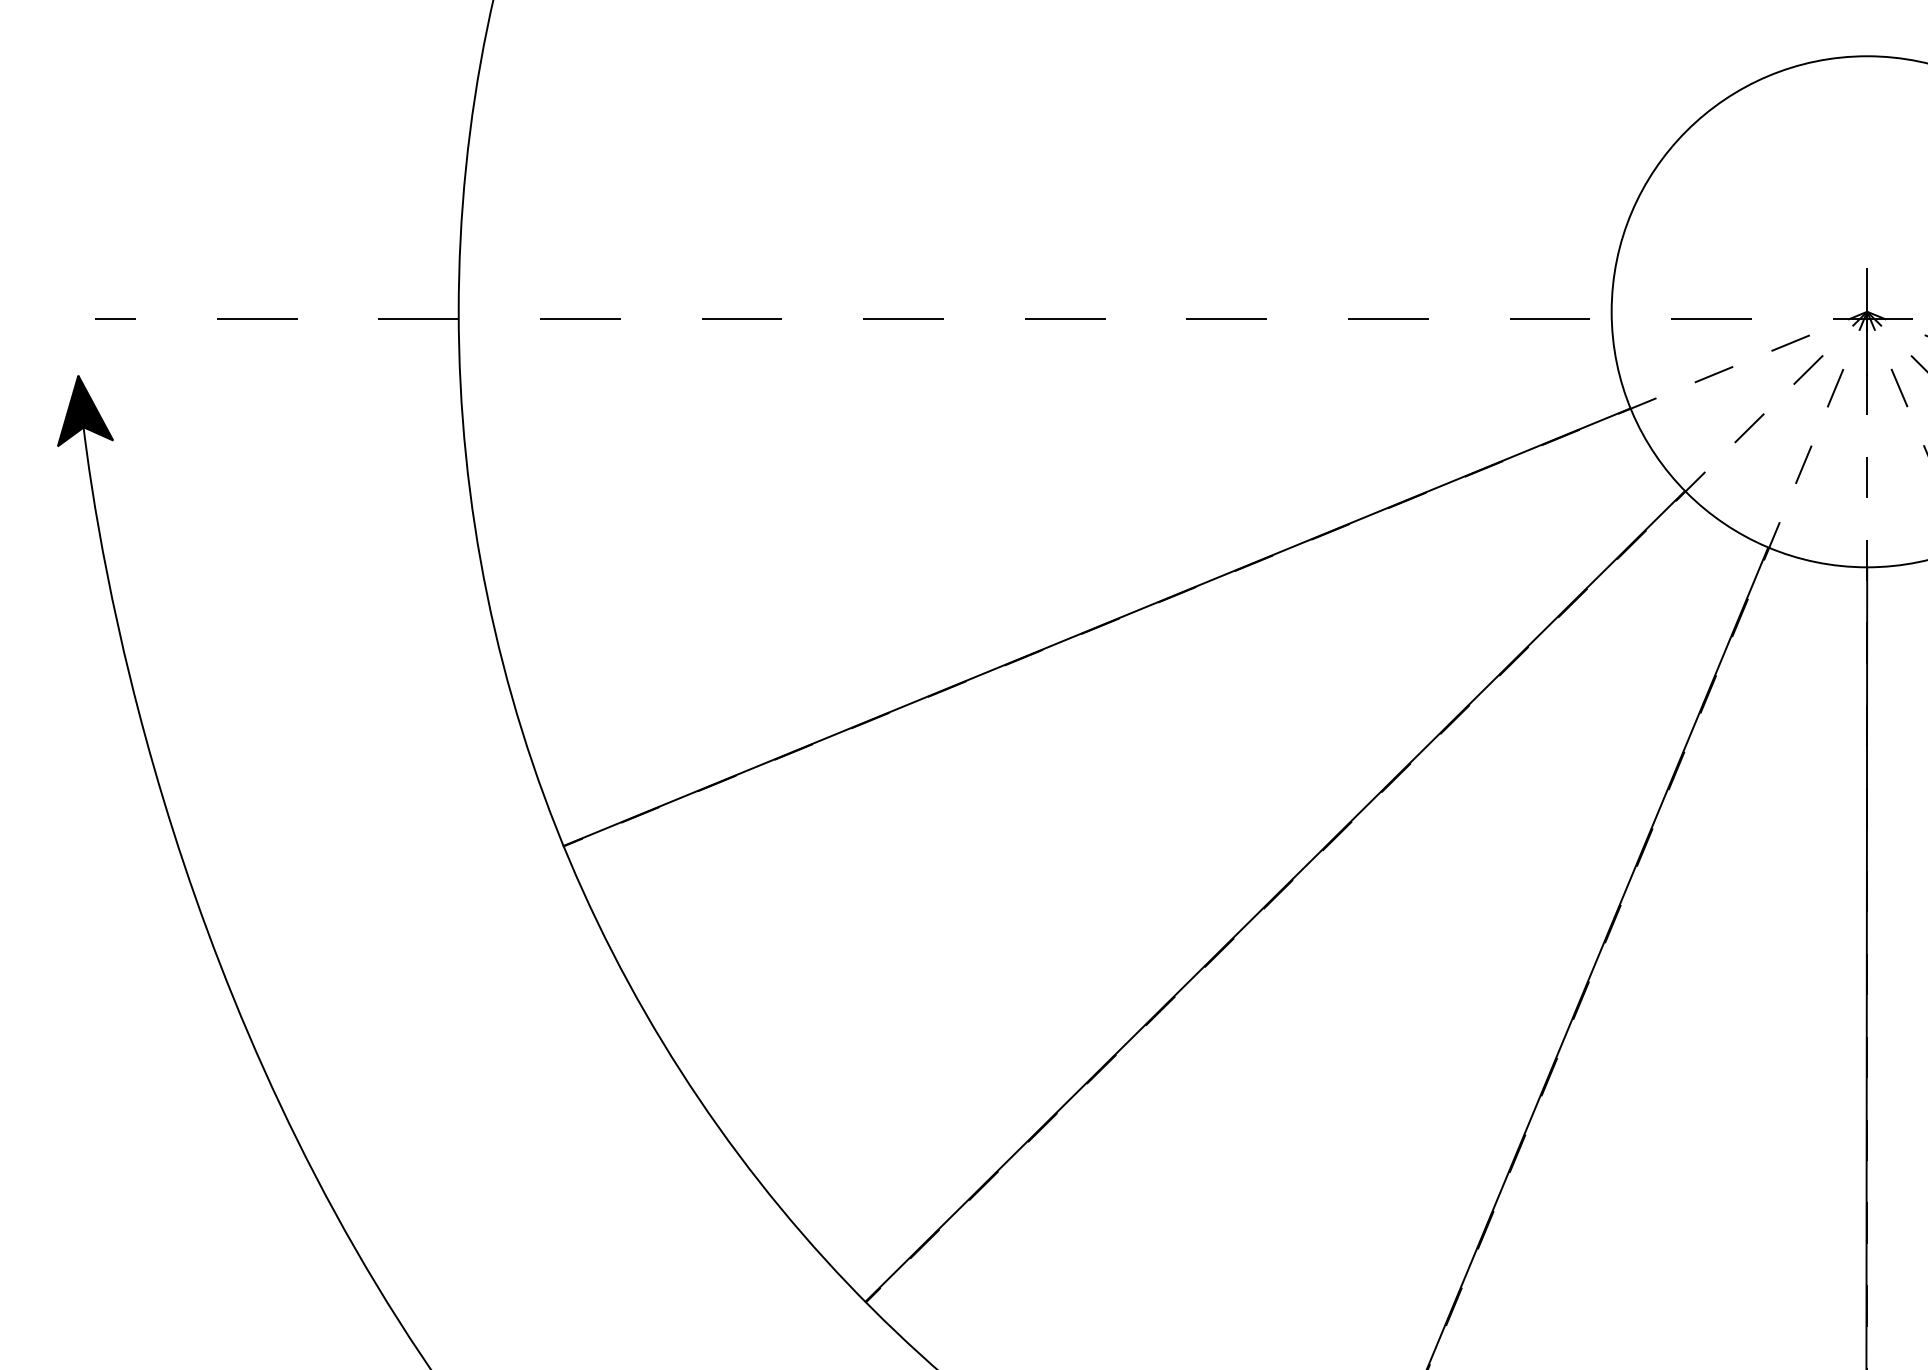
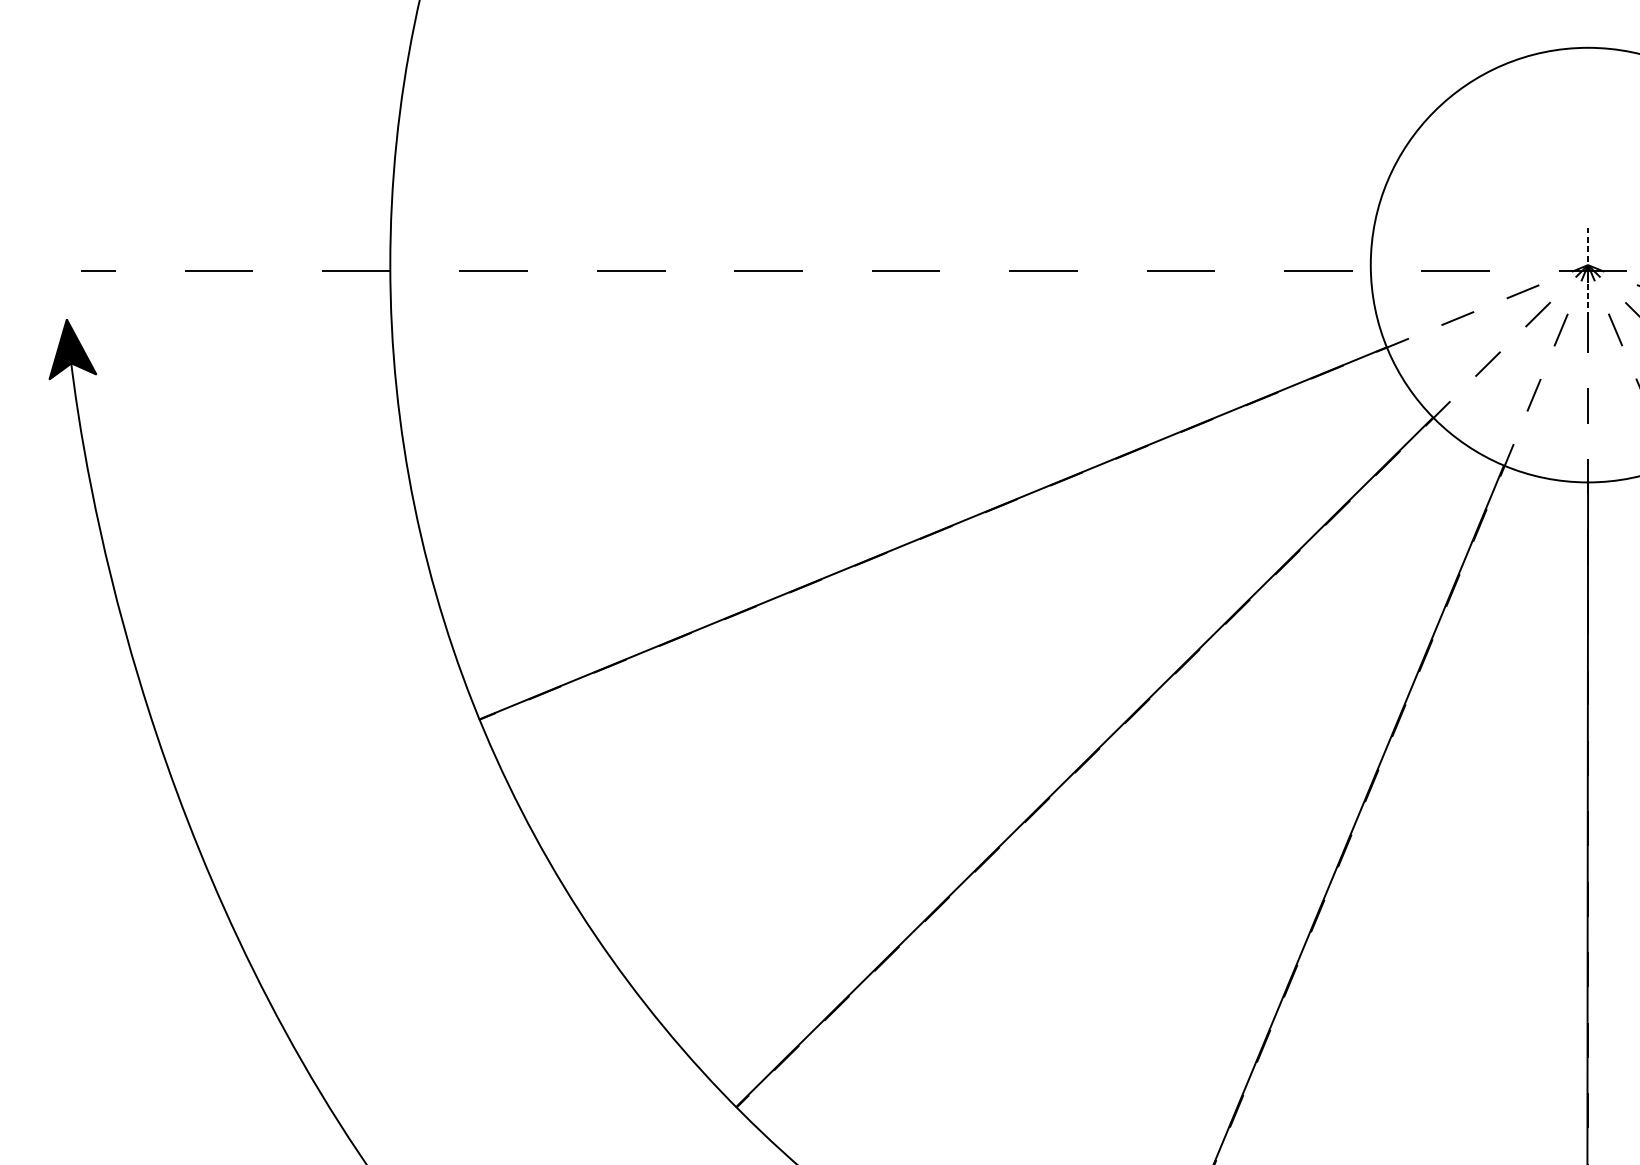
line: (1867, 322) -> (1588, 274), solid -> dashed

